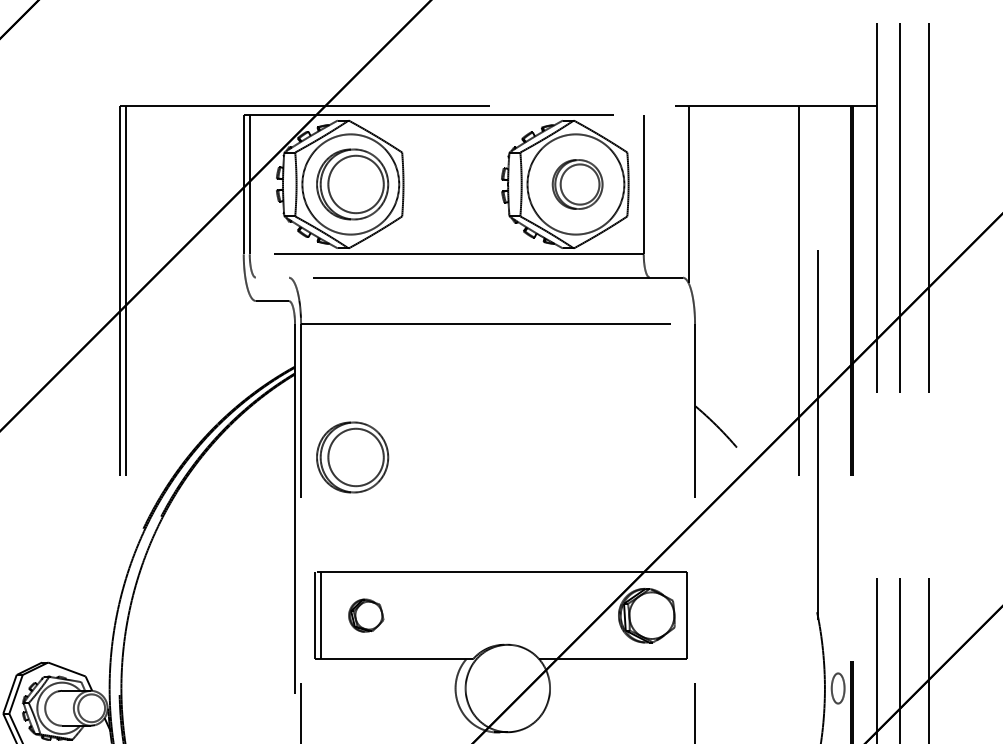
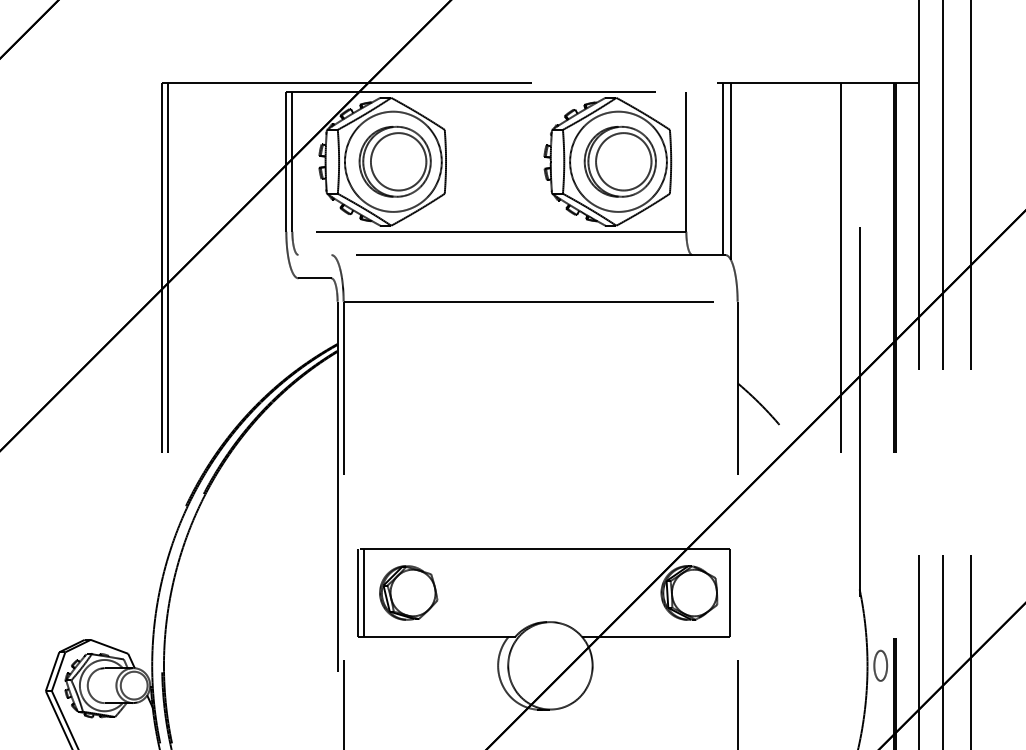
part: (576, 184) -> (619, 161), size x1.43
line: (680, 192) -> (723, 169), added
part: (351, 457) -> (394, 434), removed
part: (365, 615) -> (408, 592), size x1.67

